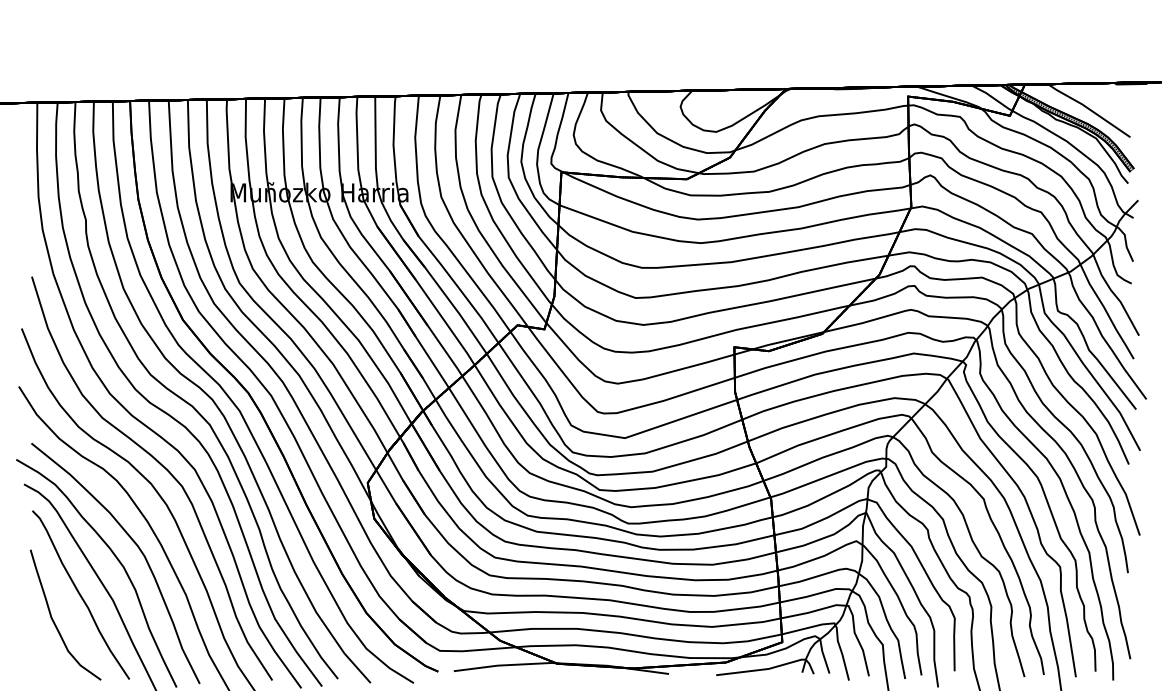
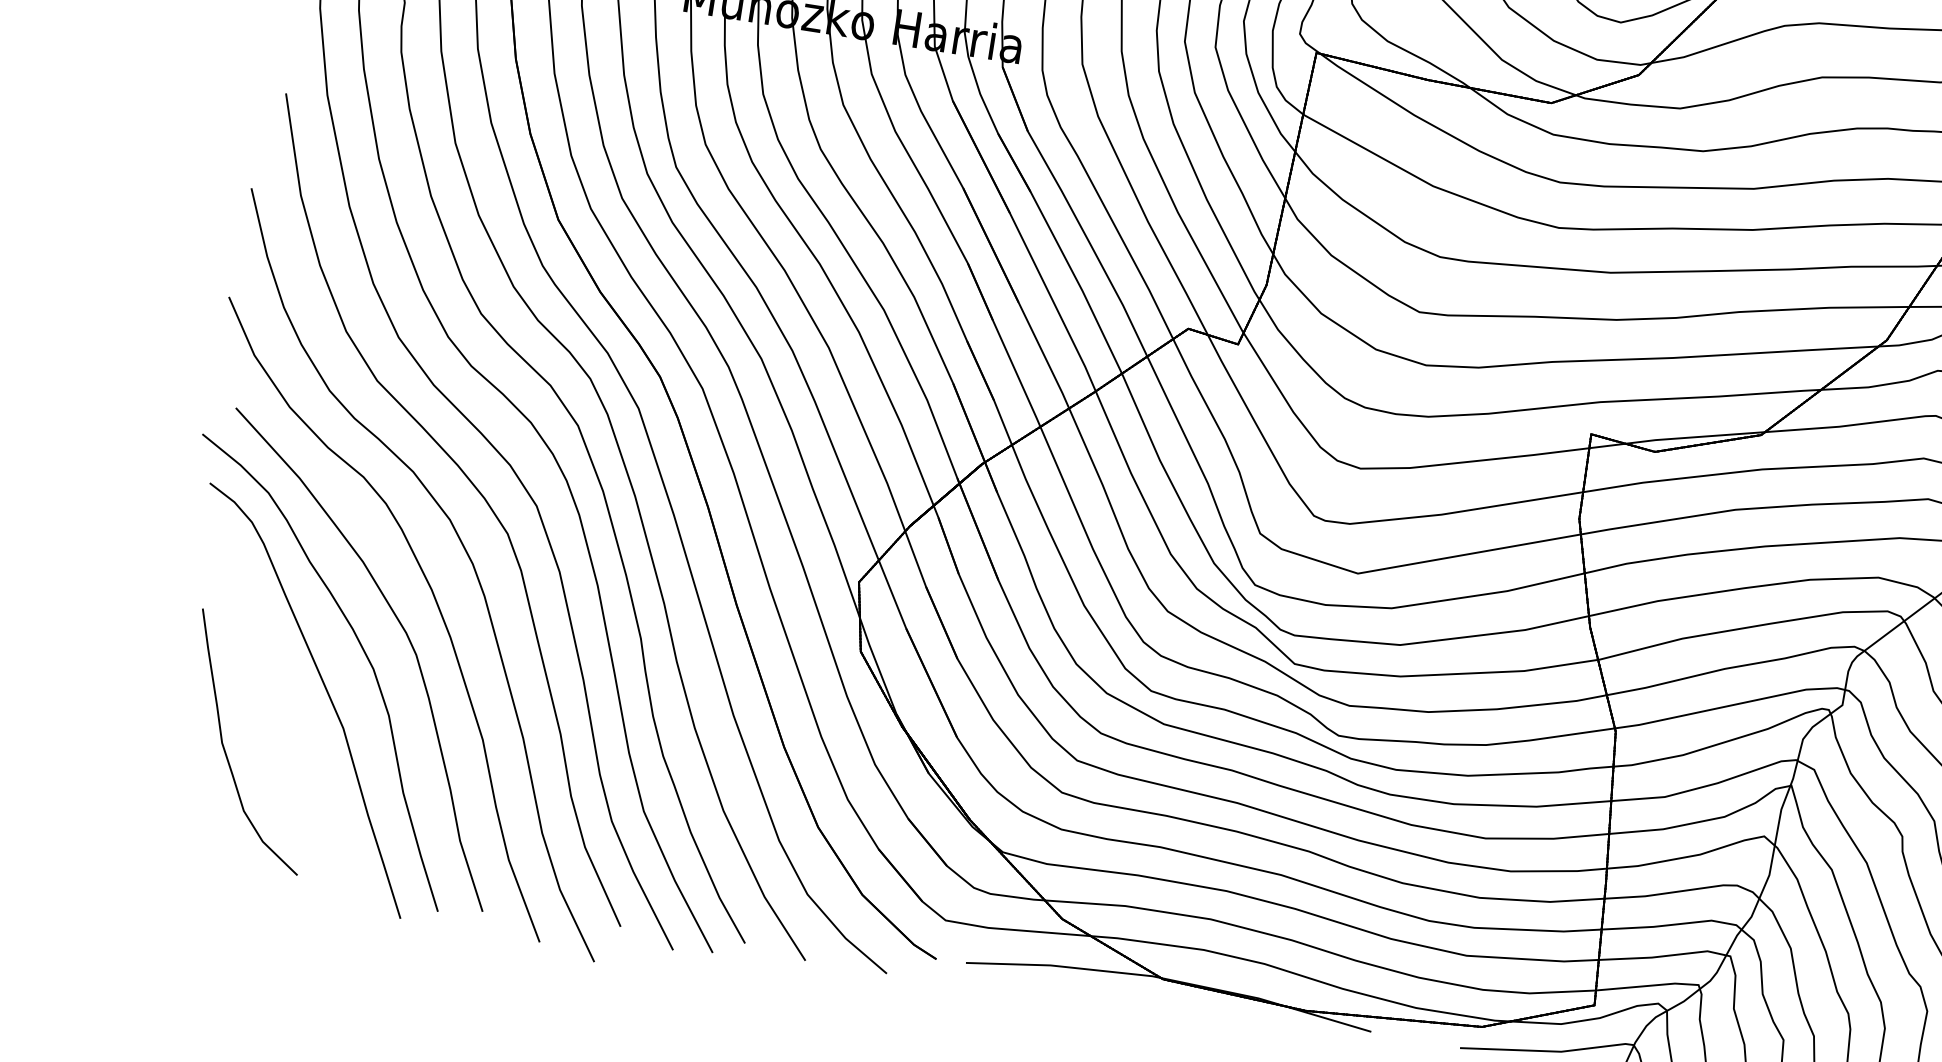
curve: (80, 594) -> (283, 707), removed

